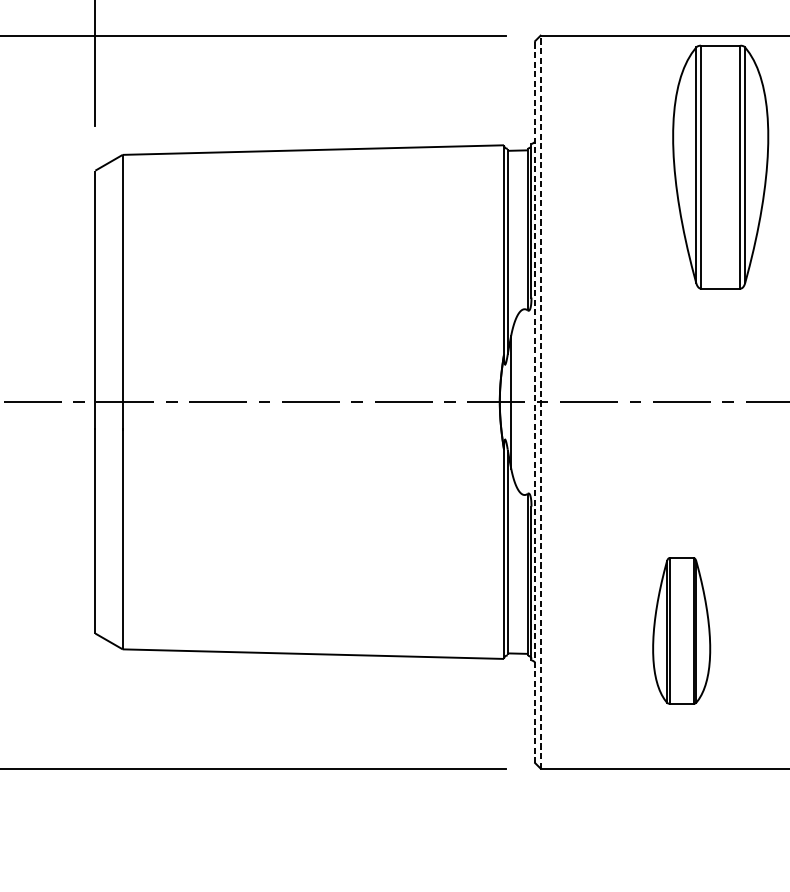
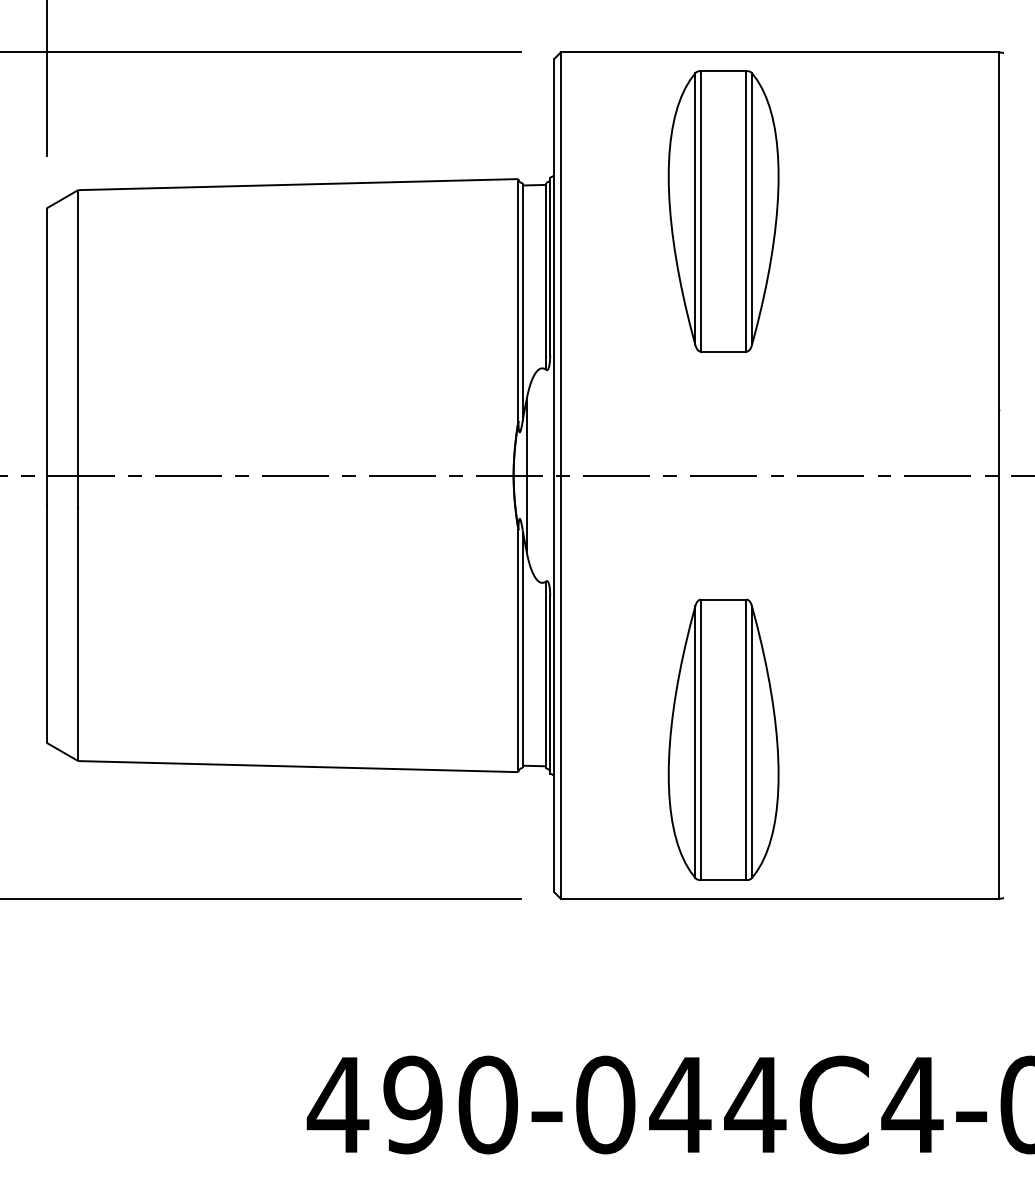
part: (720, 167) -> (723, 211), moved
line: (535, 402) -> (554, 475), dashed -> solid
line: (540, 402) -> (560, 475), dashed -> solid
part: (681, 630) -> (723, 739), size x1.67

